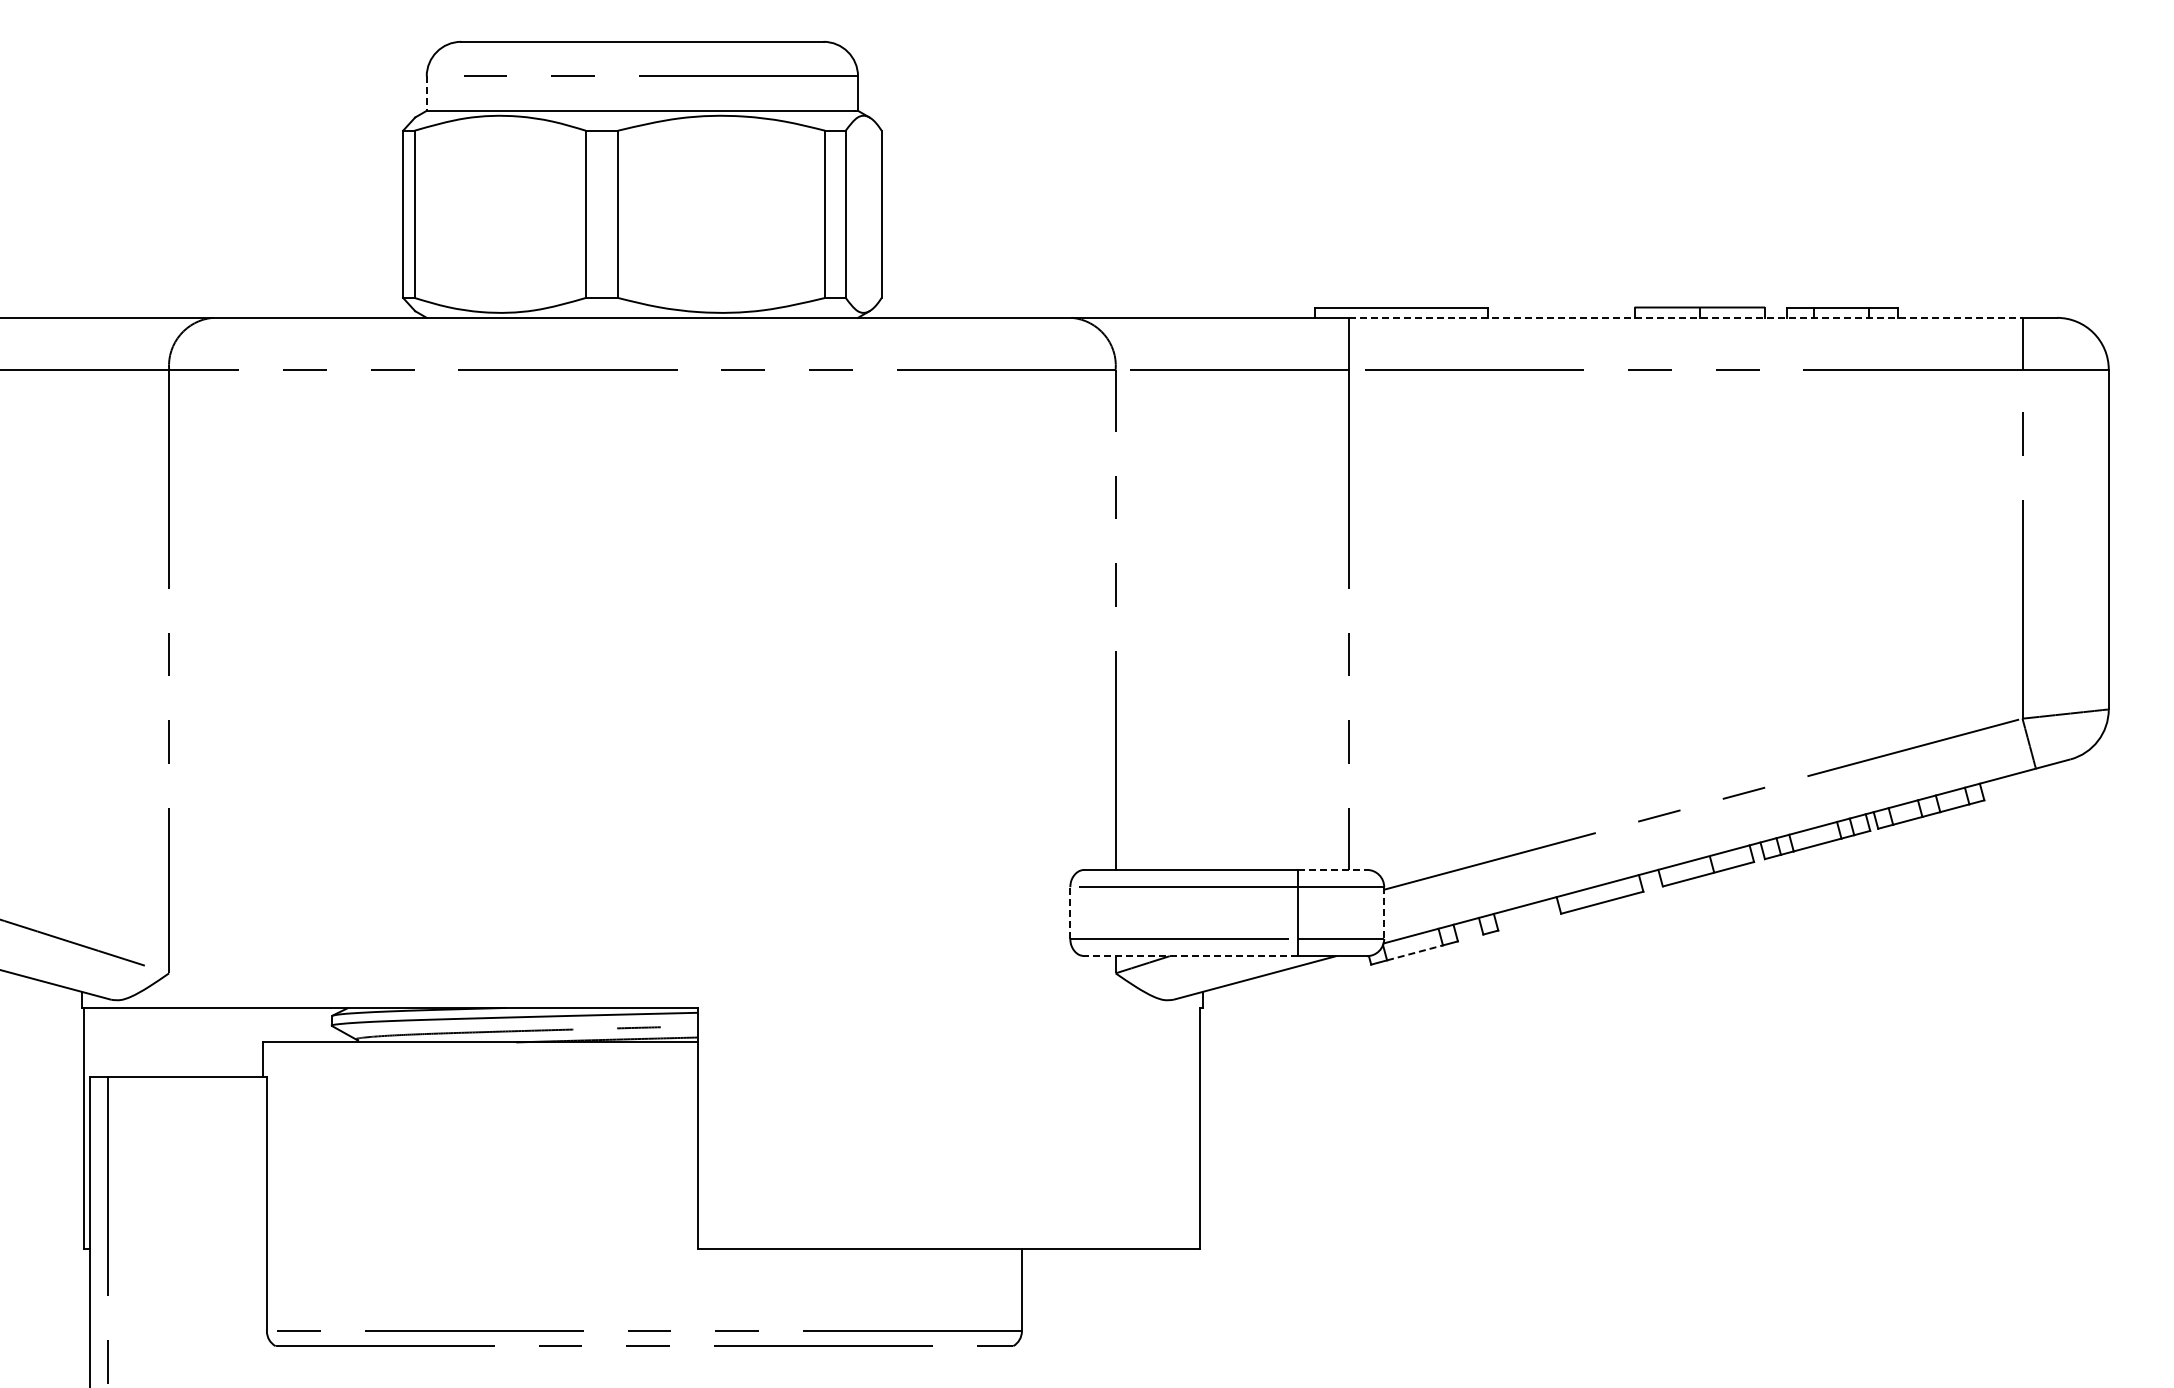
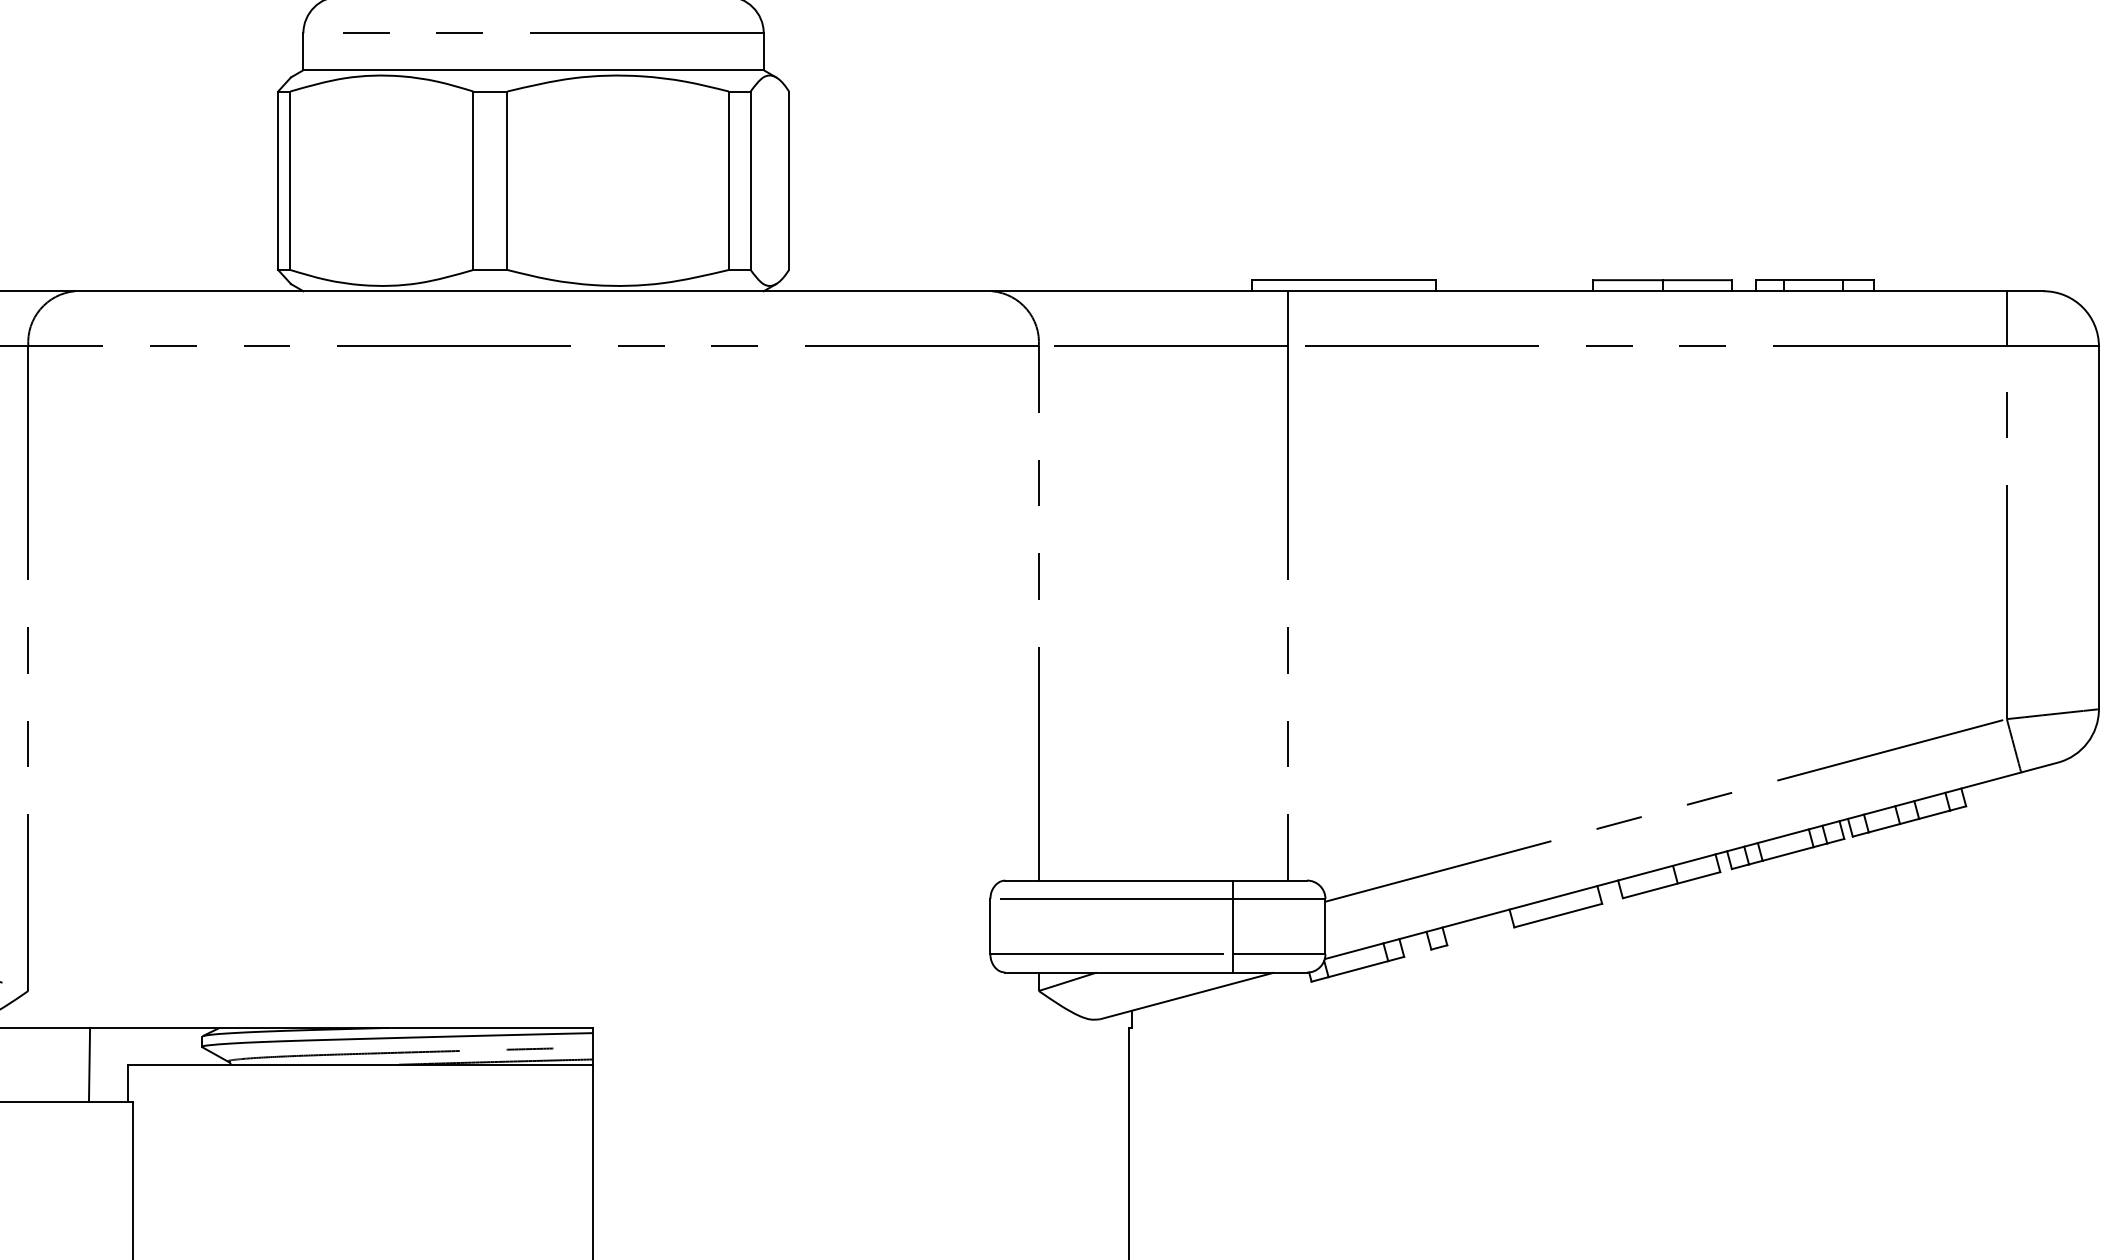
line: (426, 94) -> (303, 52), dashed -> solid
line: (1685, 317) -> (1647, 290), dashed -> solid
line: (1332, 869) -> (1270, 880), dashed -> solid
line: (1070, 913) -> (990, 927), dashed -> solid
line: (1384, 913) -> (1325, 927), dashed -> solid
line: (1415, 952) -> (1358, 968), dashed -> solid
line: (1191, 956) -> (1119, 972), dashed -> solid
line: (225, 1041) -> (88, 1063), added

